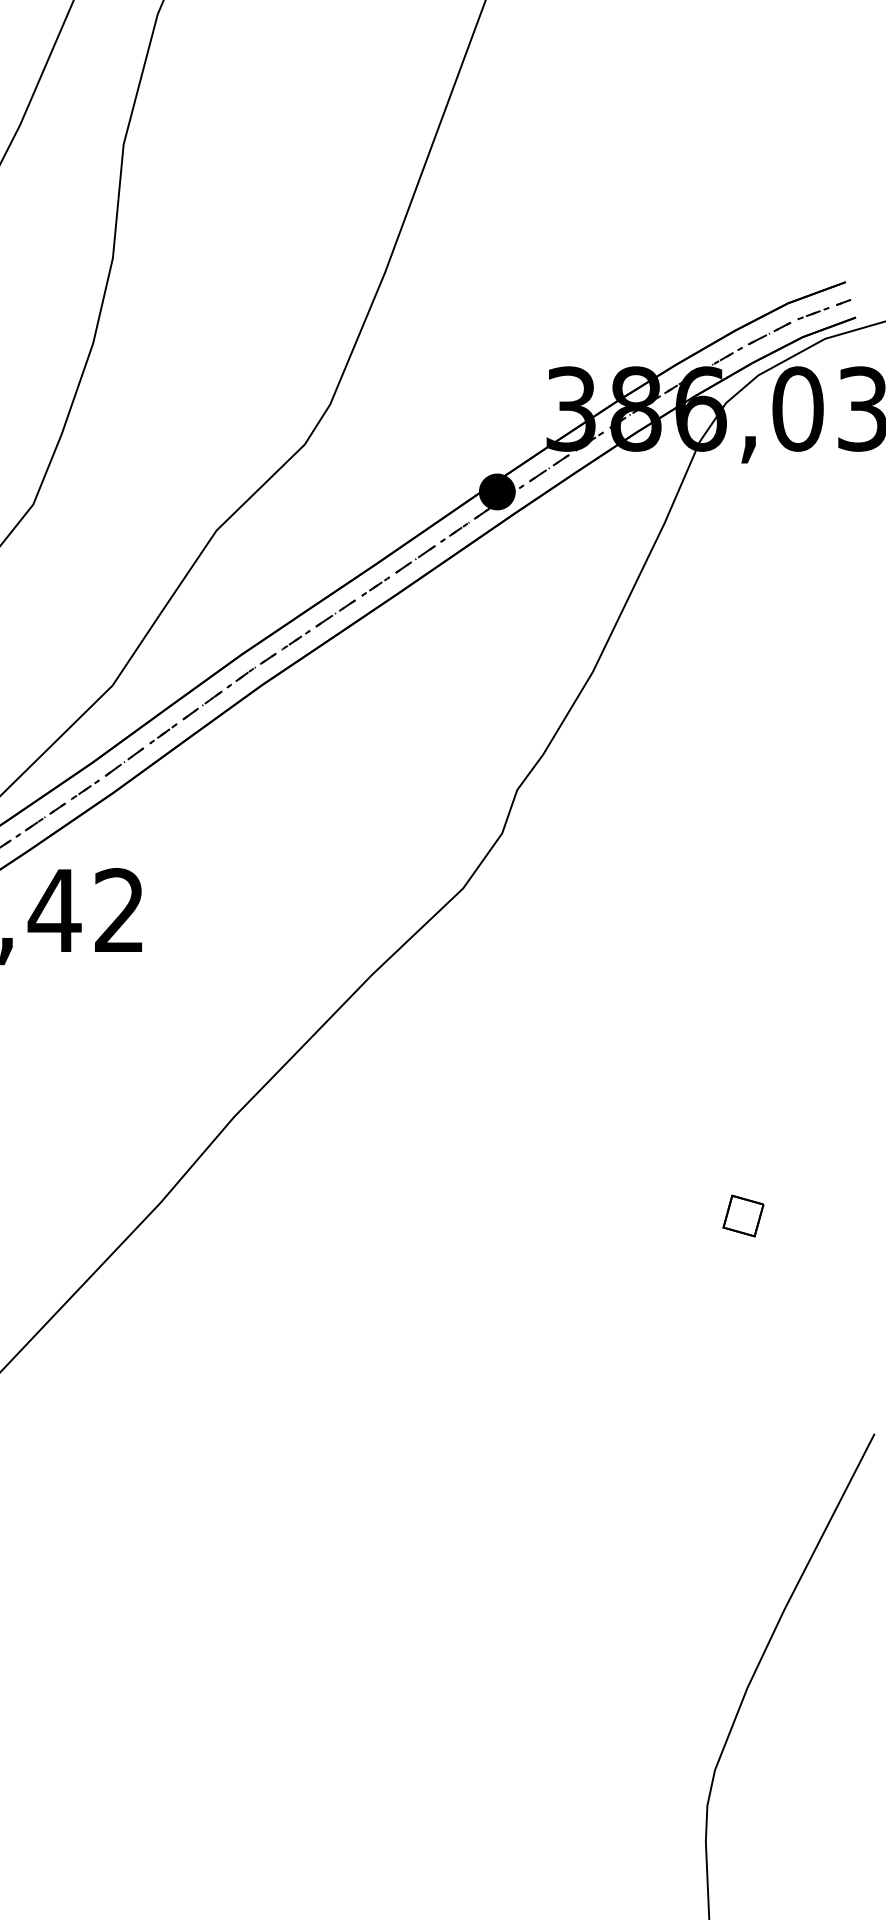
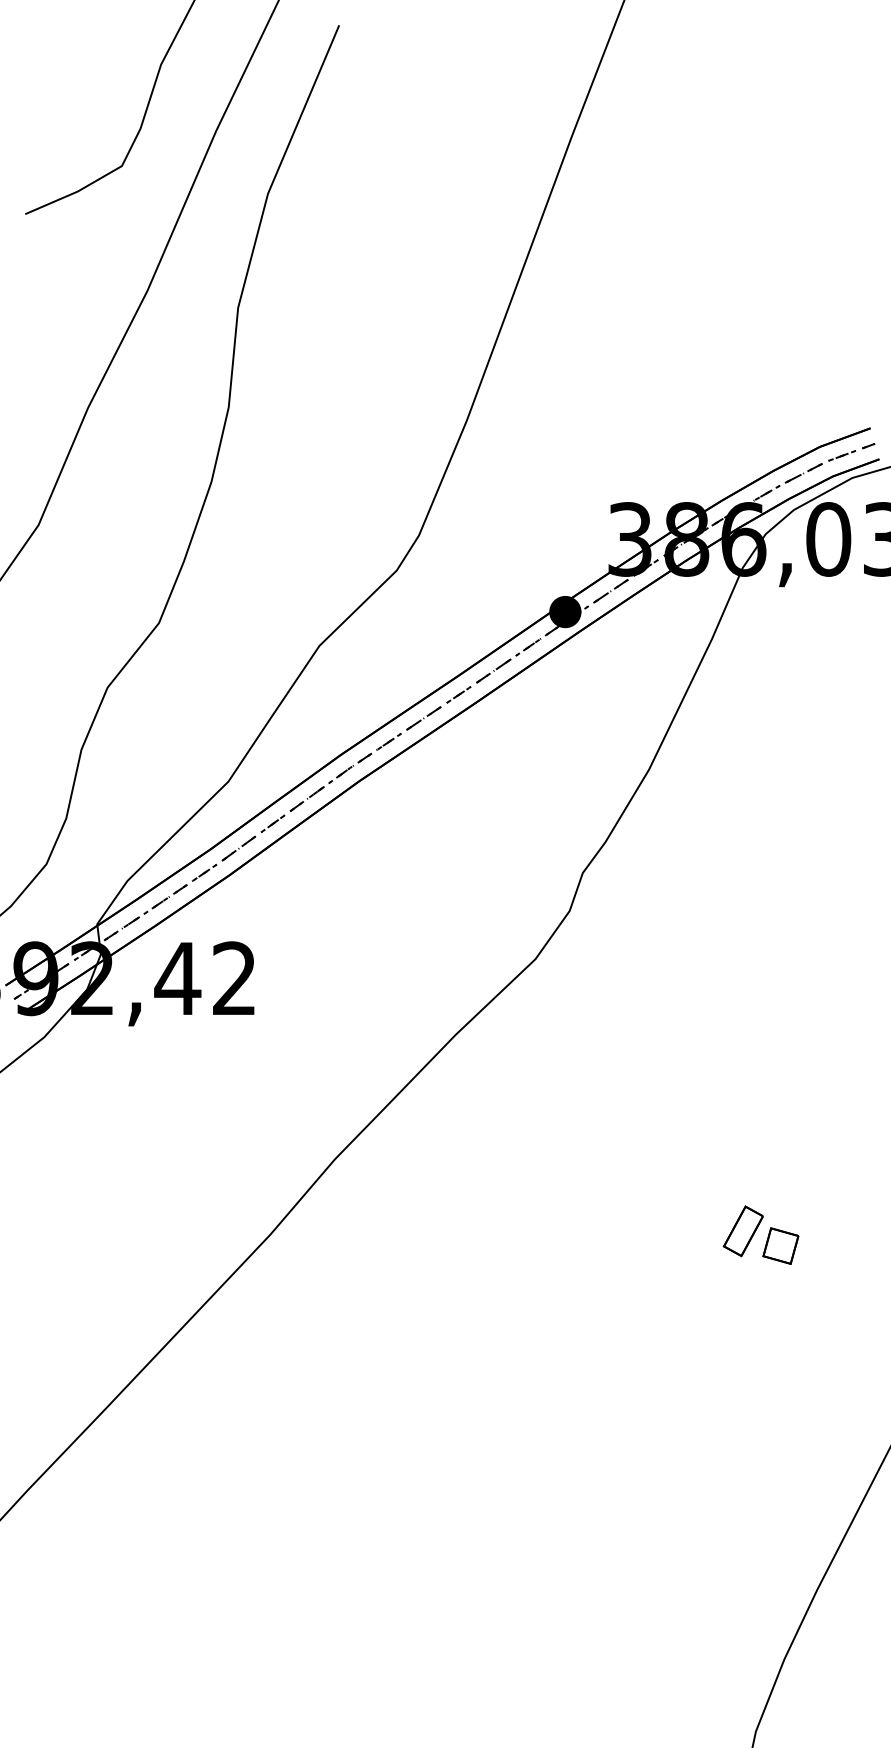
part: (699, 1199) -> (742, 1231), added

